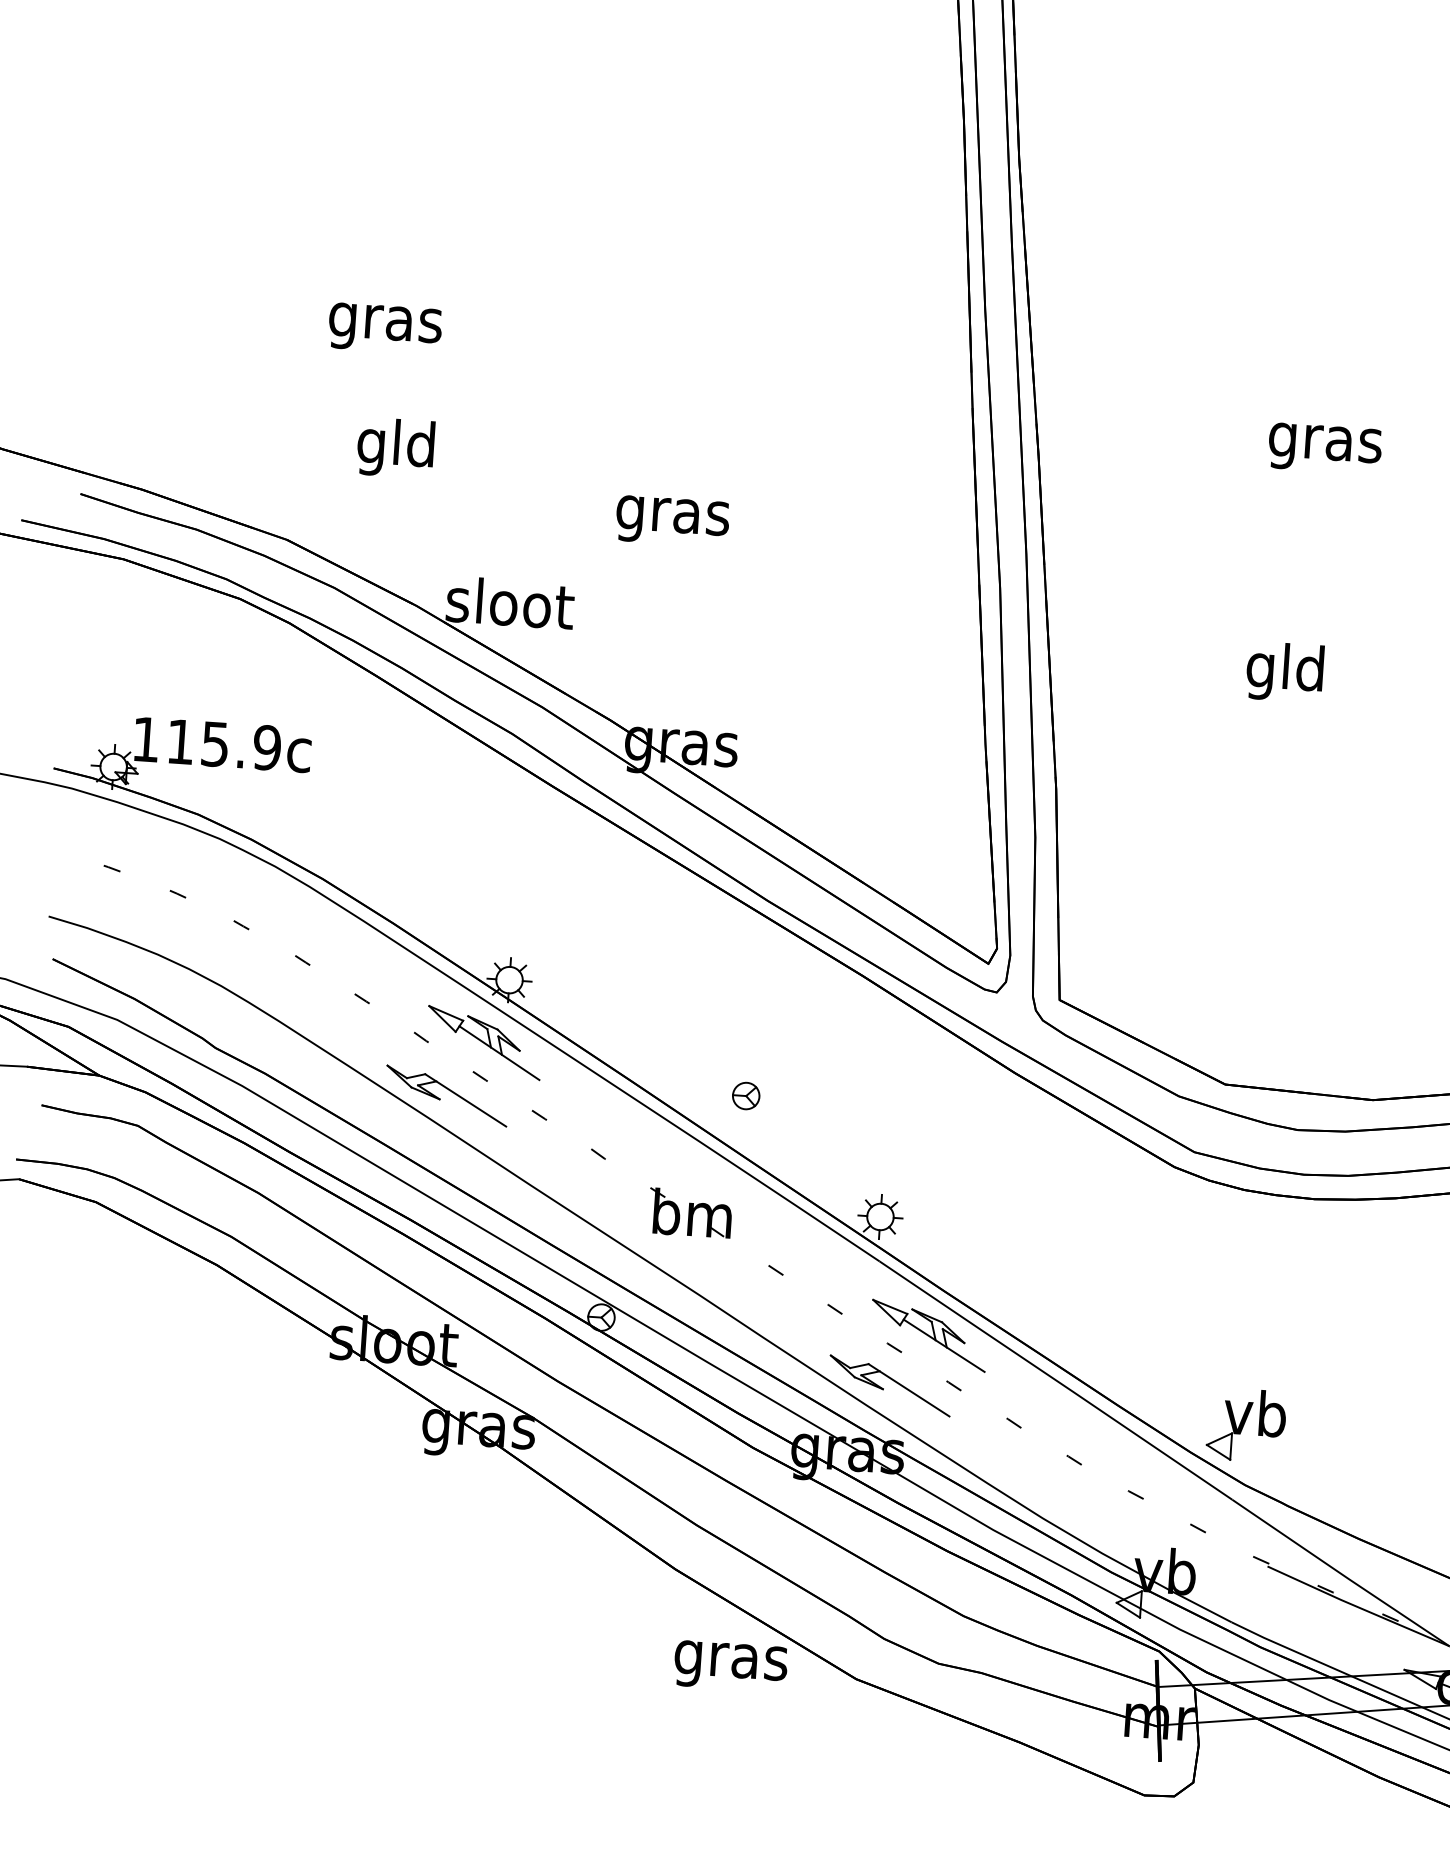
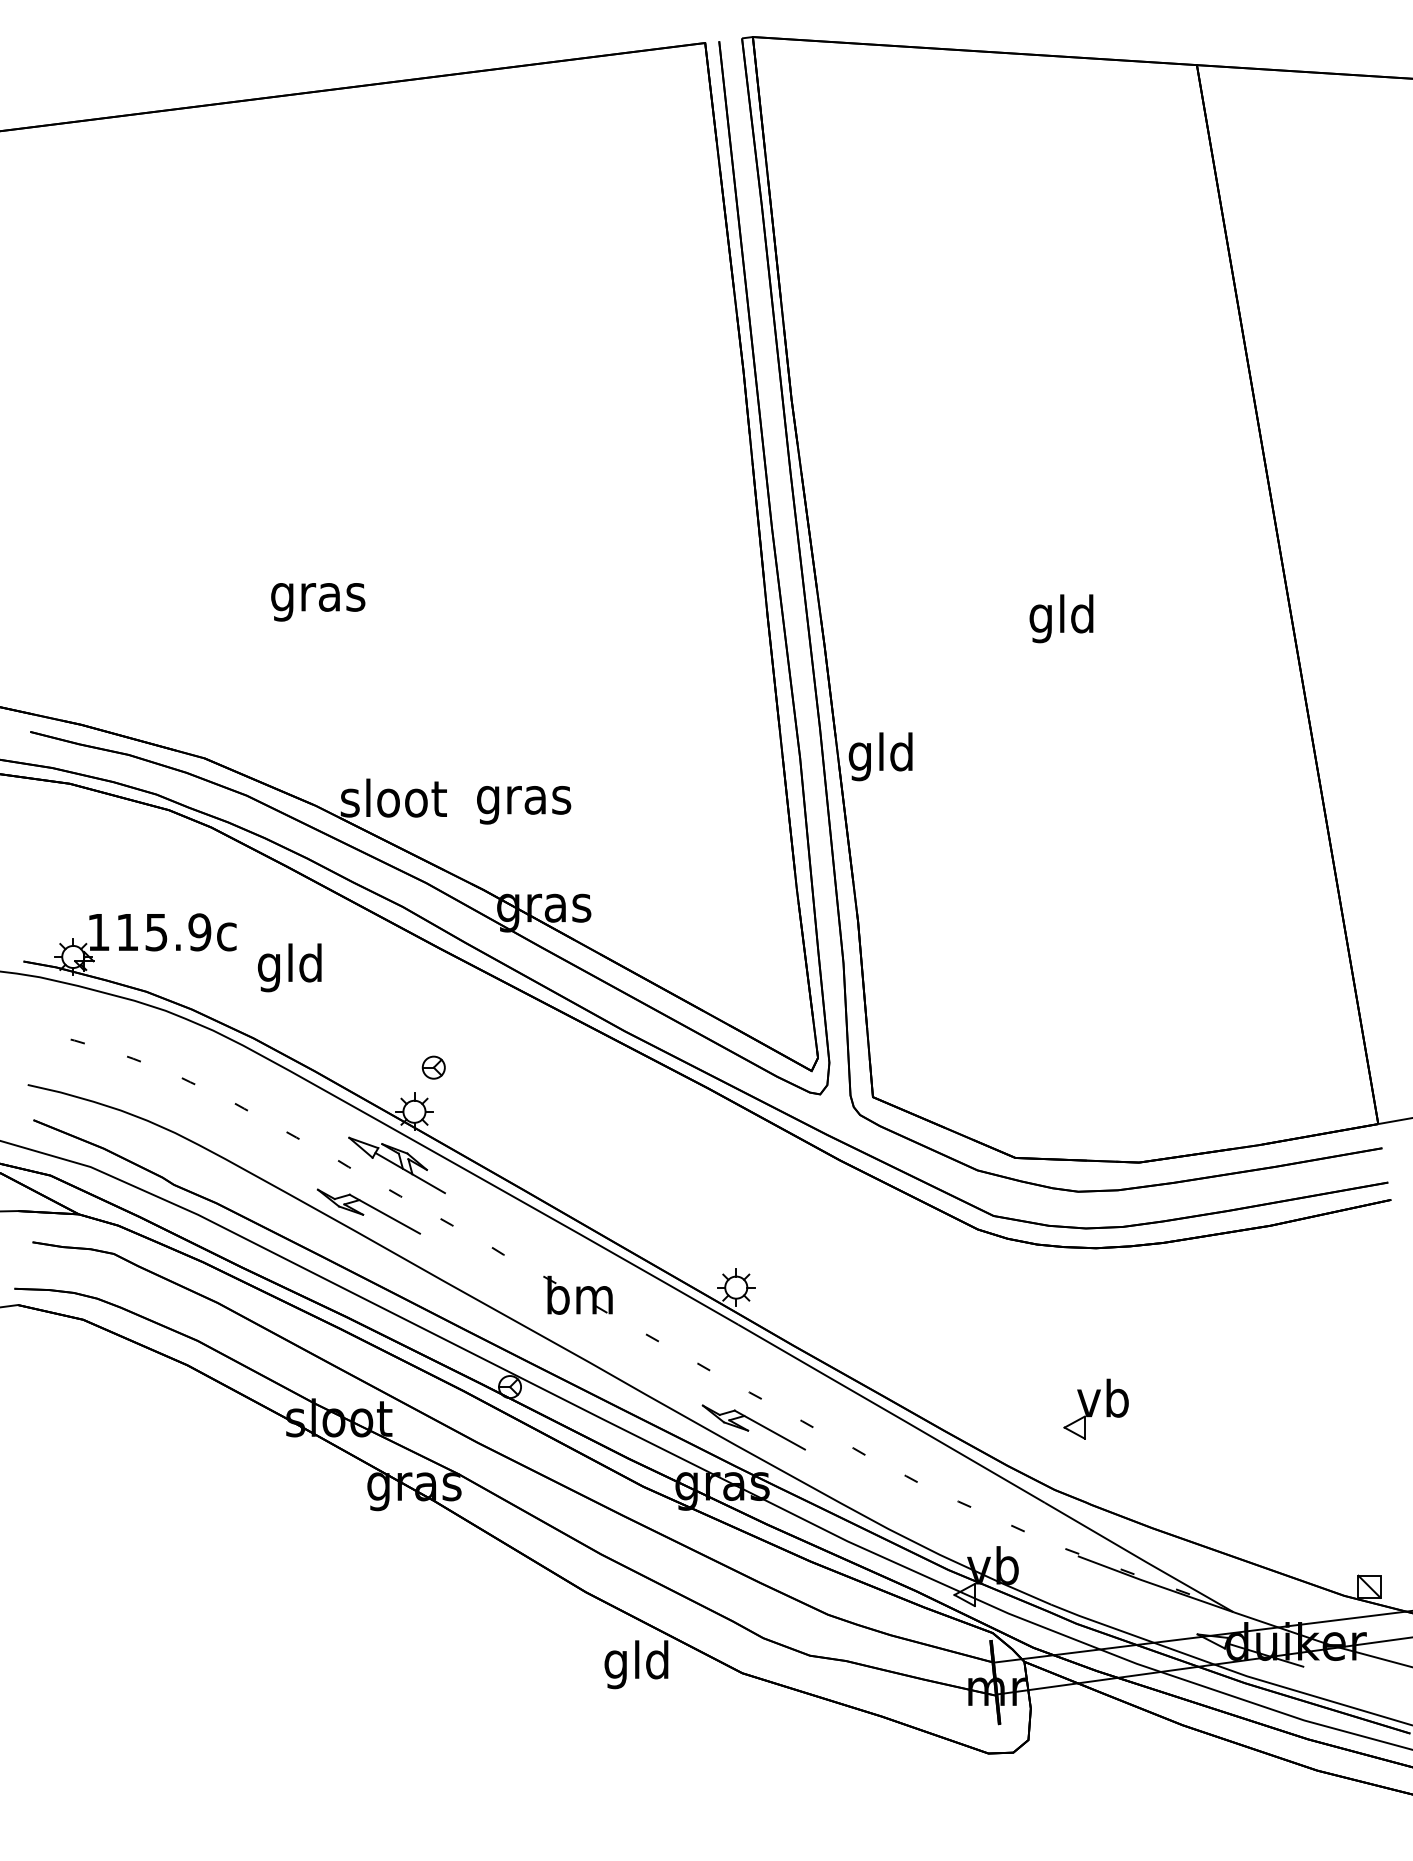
text: (385, 329) -> (318, 602), moved
text: (1325, 442) -> (1062, 618), gras -> gld
text: (395, 447) -> (289, 967), moved
text: (673, 521) -> (524, 805), moved
text: (1284, 671) -> (880, 756), moved
part: (745, 1095) -> (433, 1067), moved
part: (927, 1335) -> (782, 1383), removed
part: (1245, 1424) -> (1095, 1408), moved
text: (731, 1660) -> (637, 1664), gras -> gld

